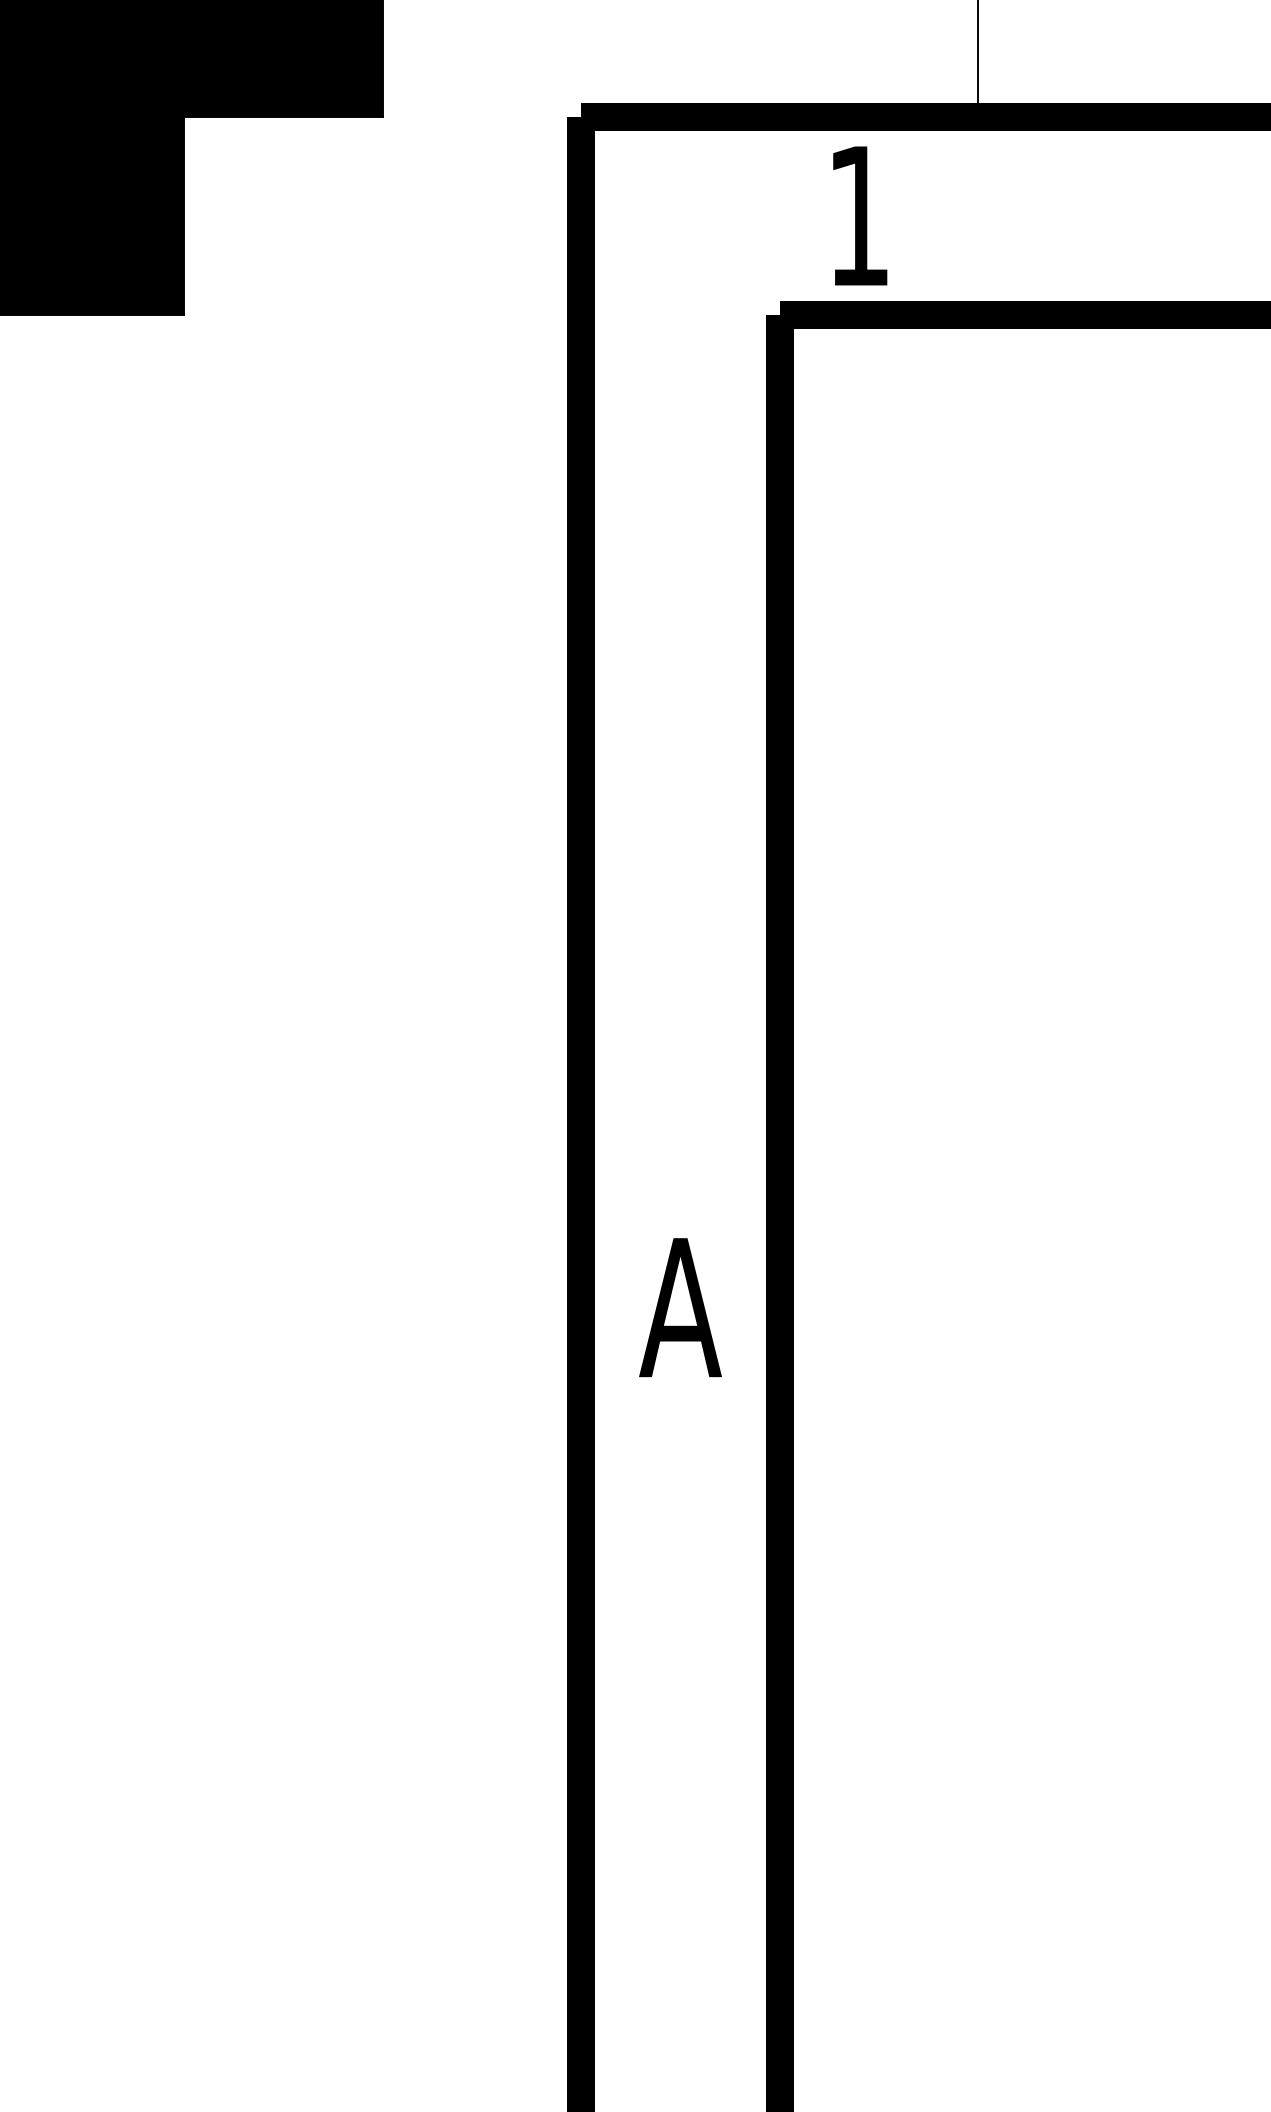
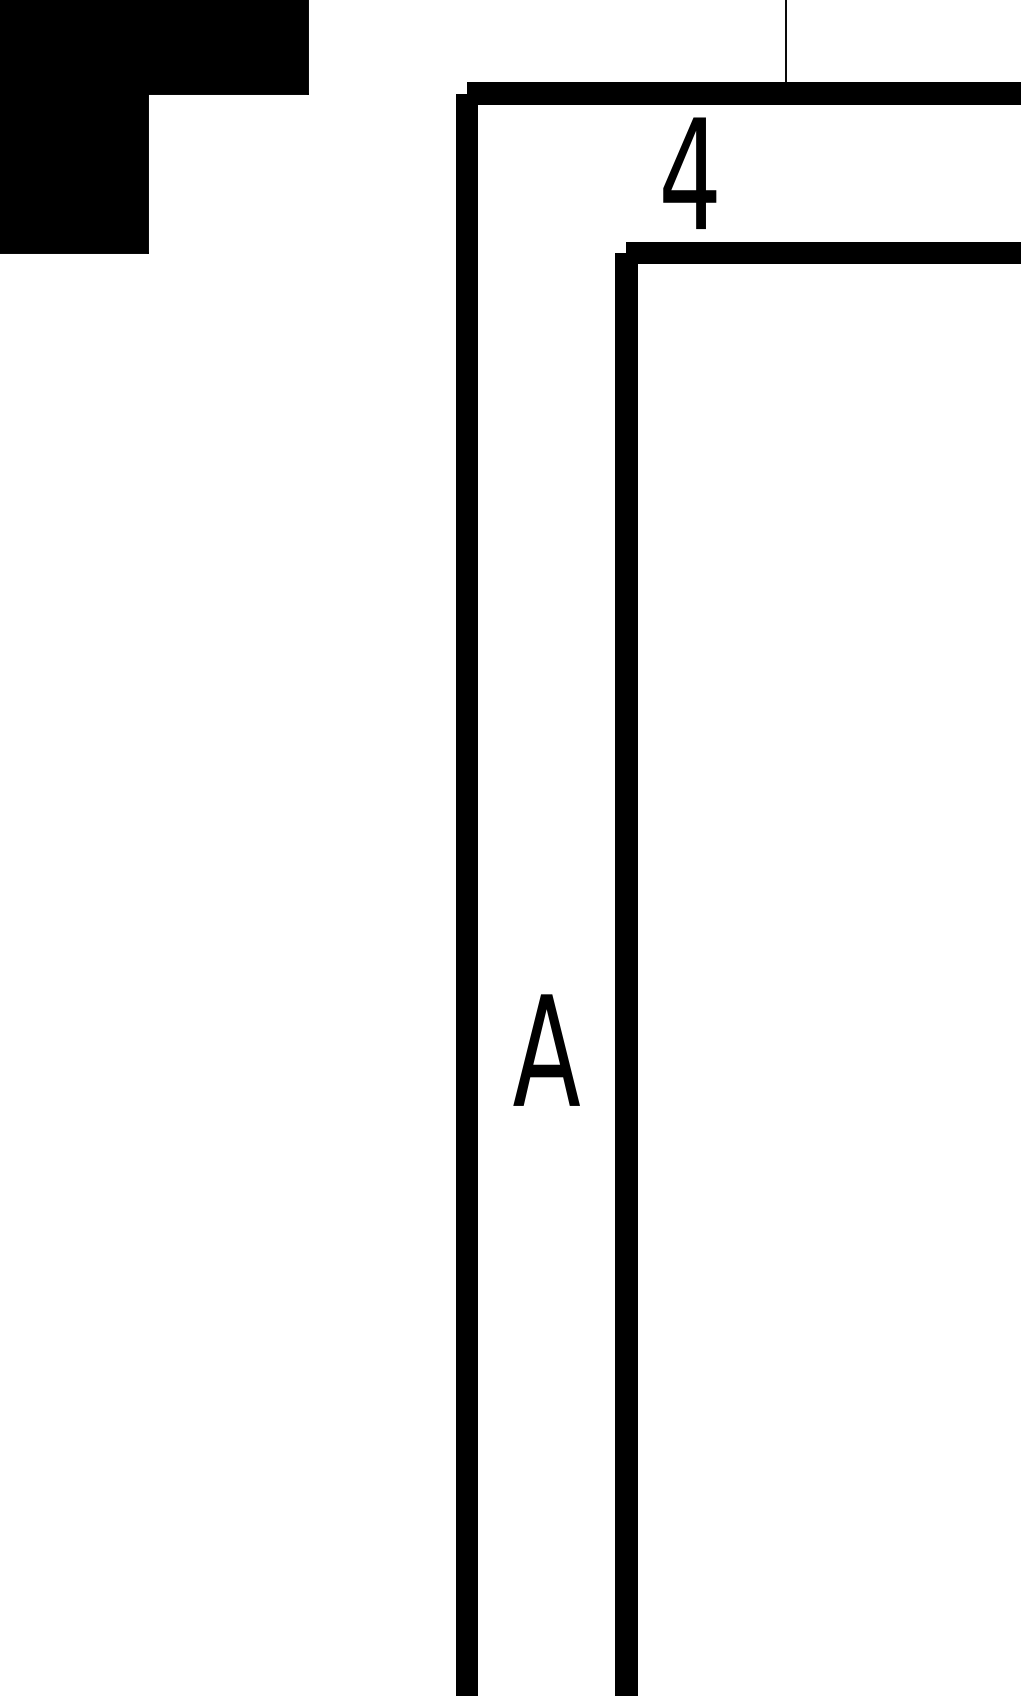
text: (858, 215) -> (689, 172), 1 -> 4

